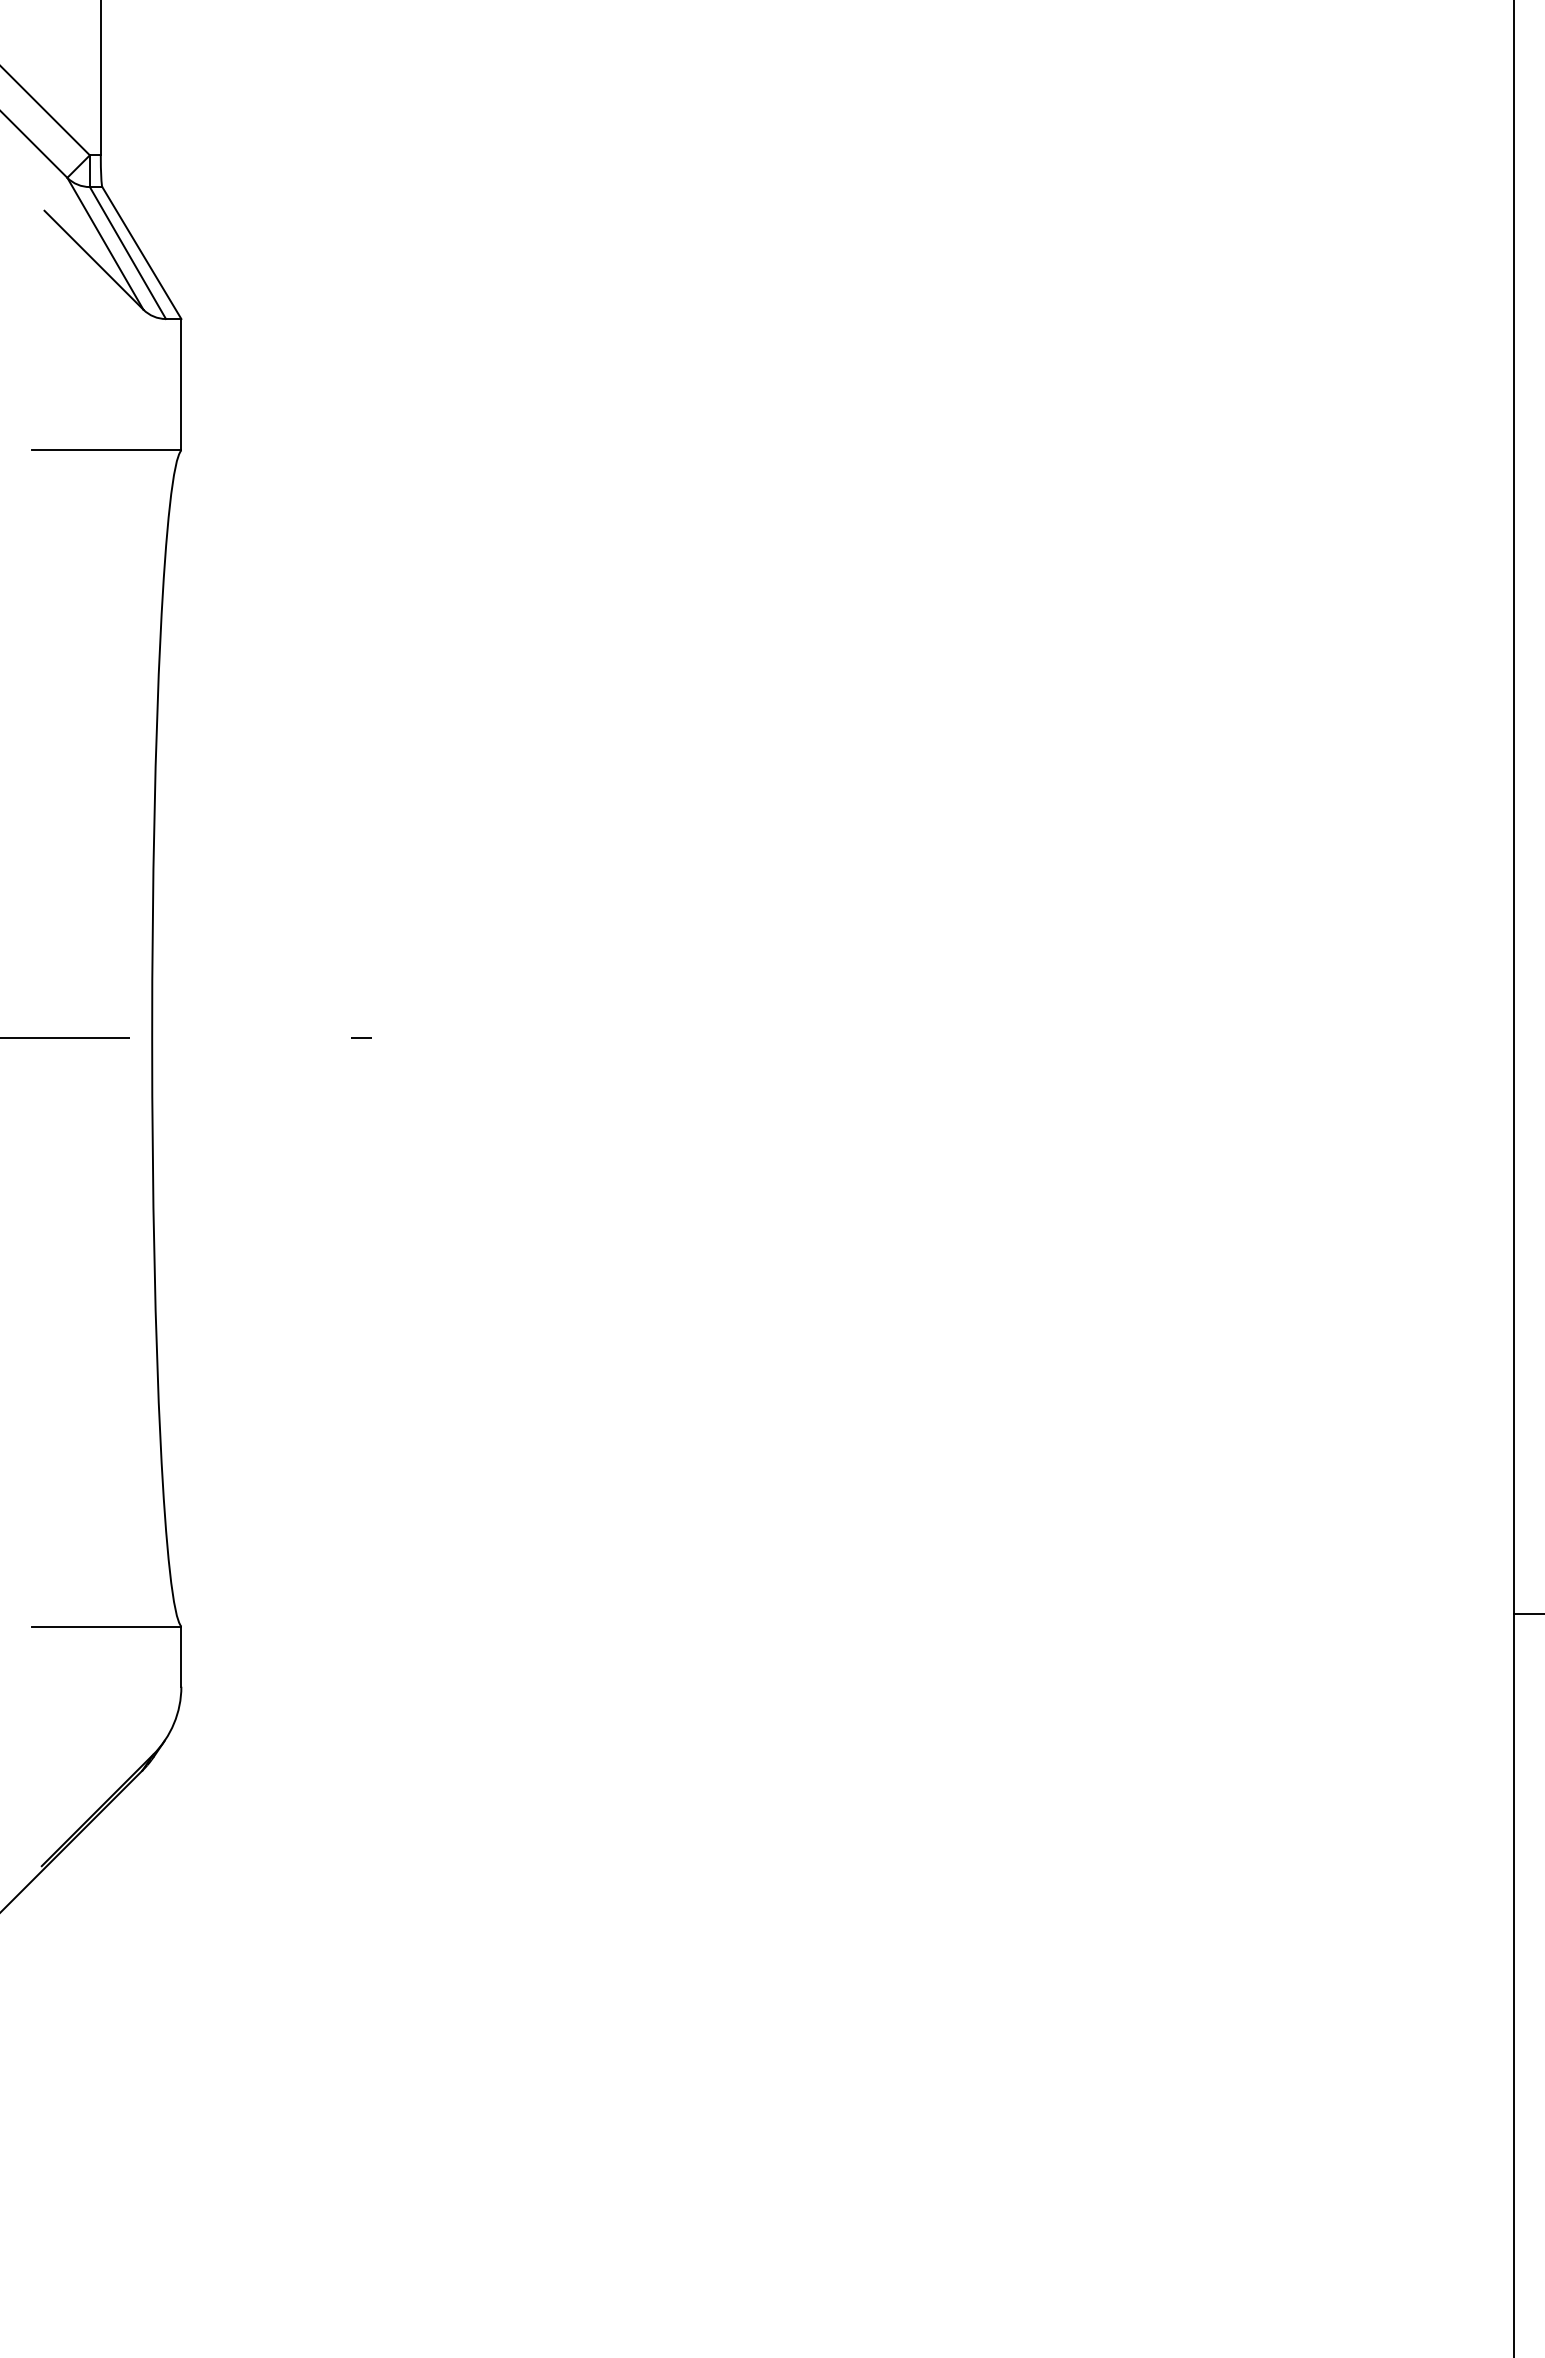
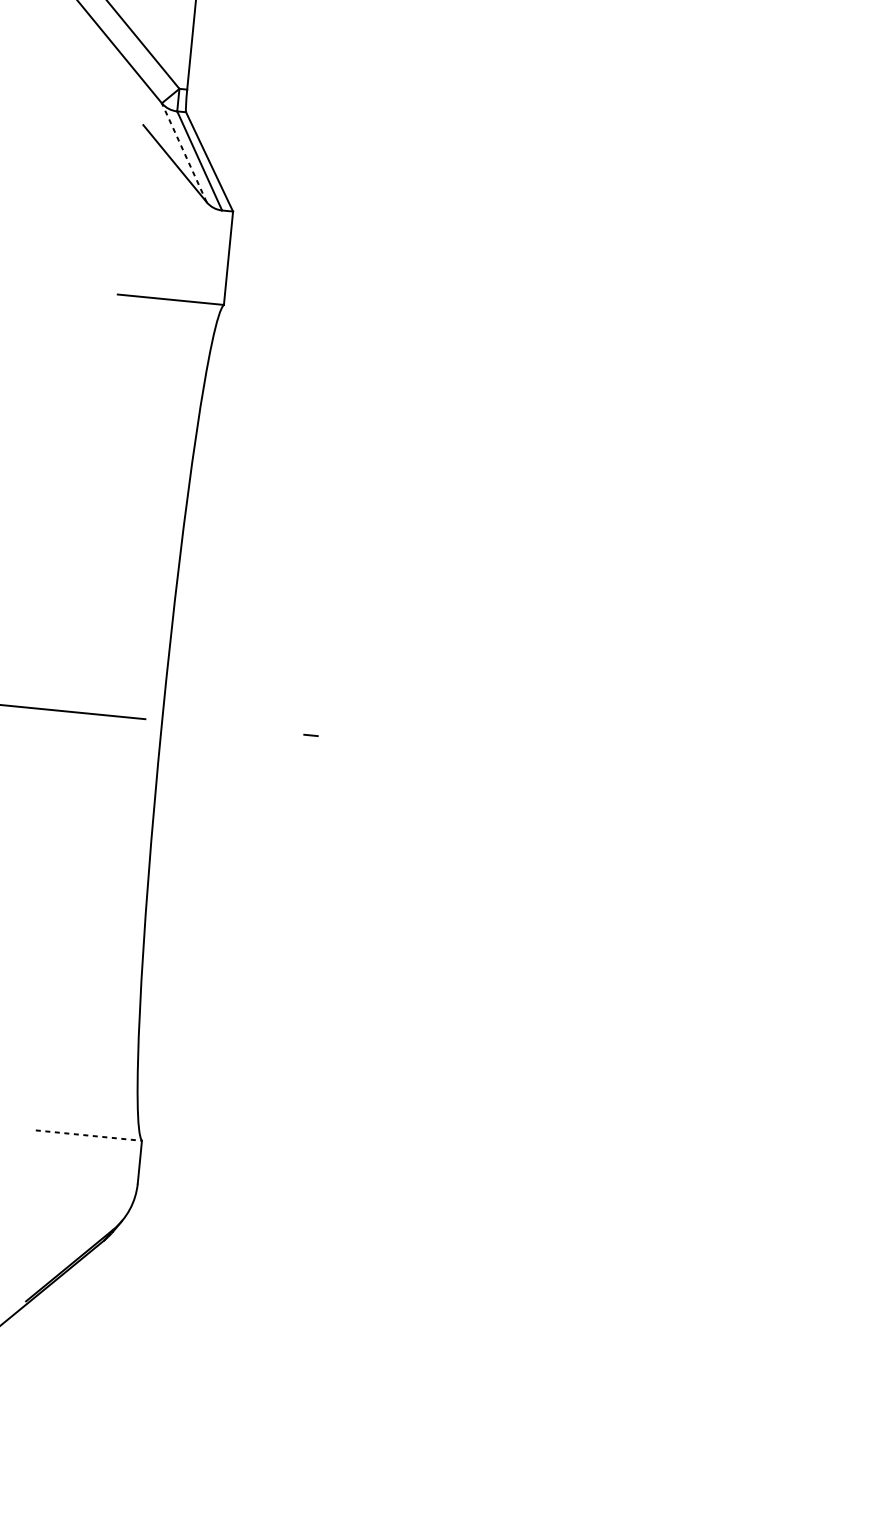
line: (105, 243) -> (184, 152), solid -> dashed
line: (106, 1626) -> (88, 1135), solid -> dashed

